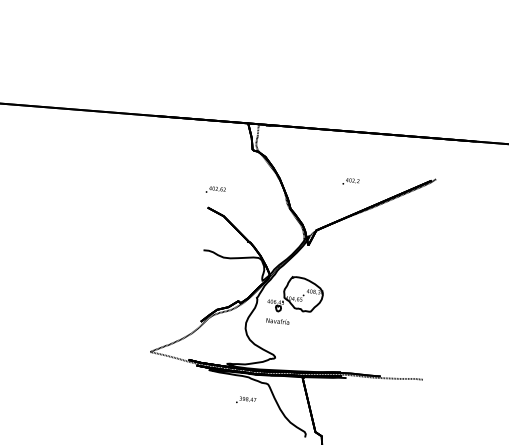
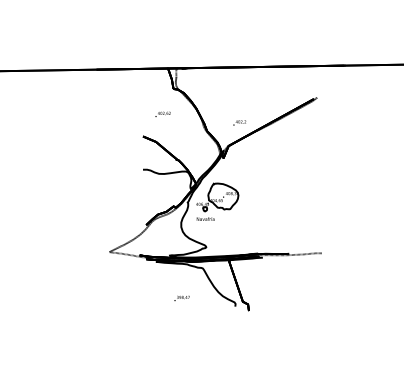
text: (350, 181) -> (239, 122), moved
text: (215, 188) -> (162, 113), moved
text: (245, 400) -> (181, 298), moved

